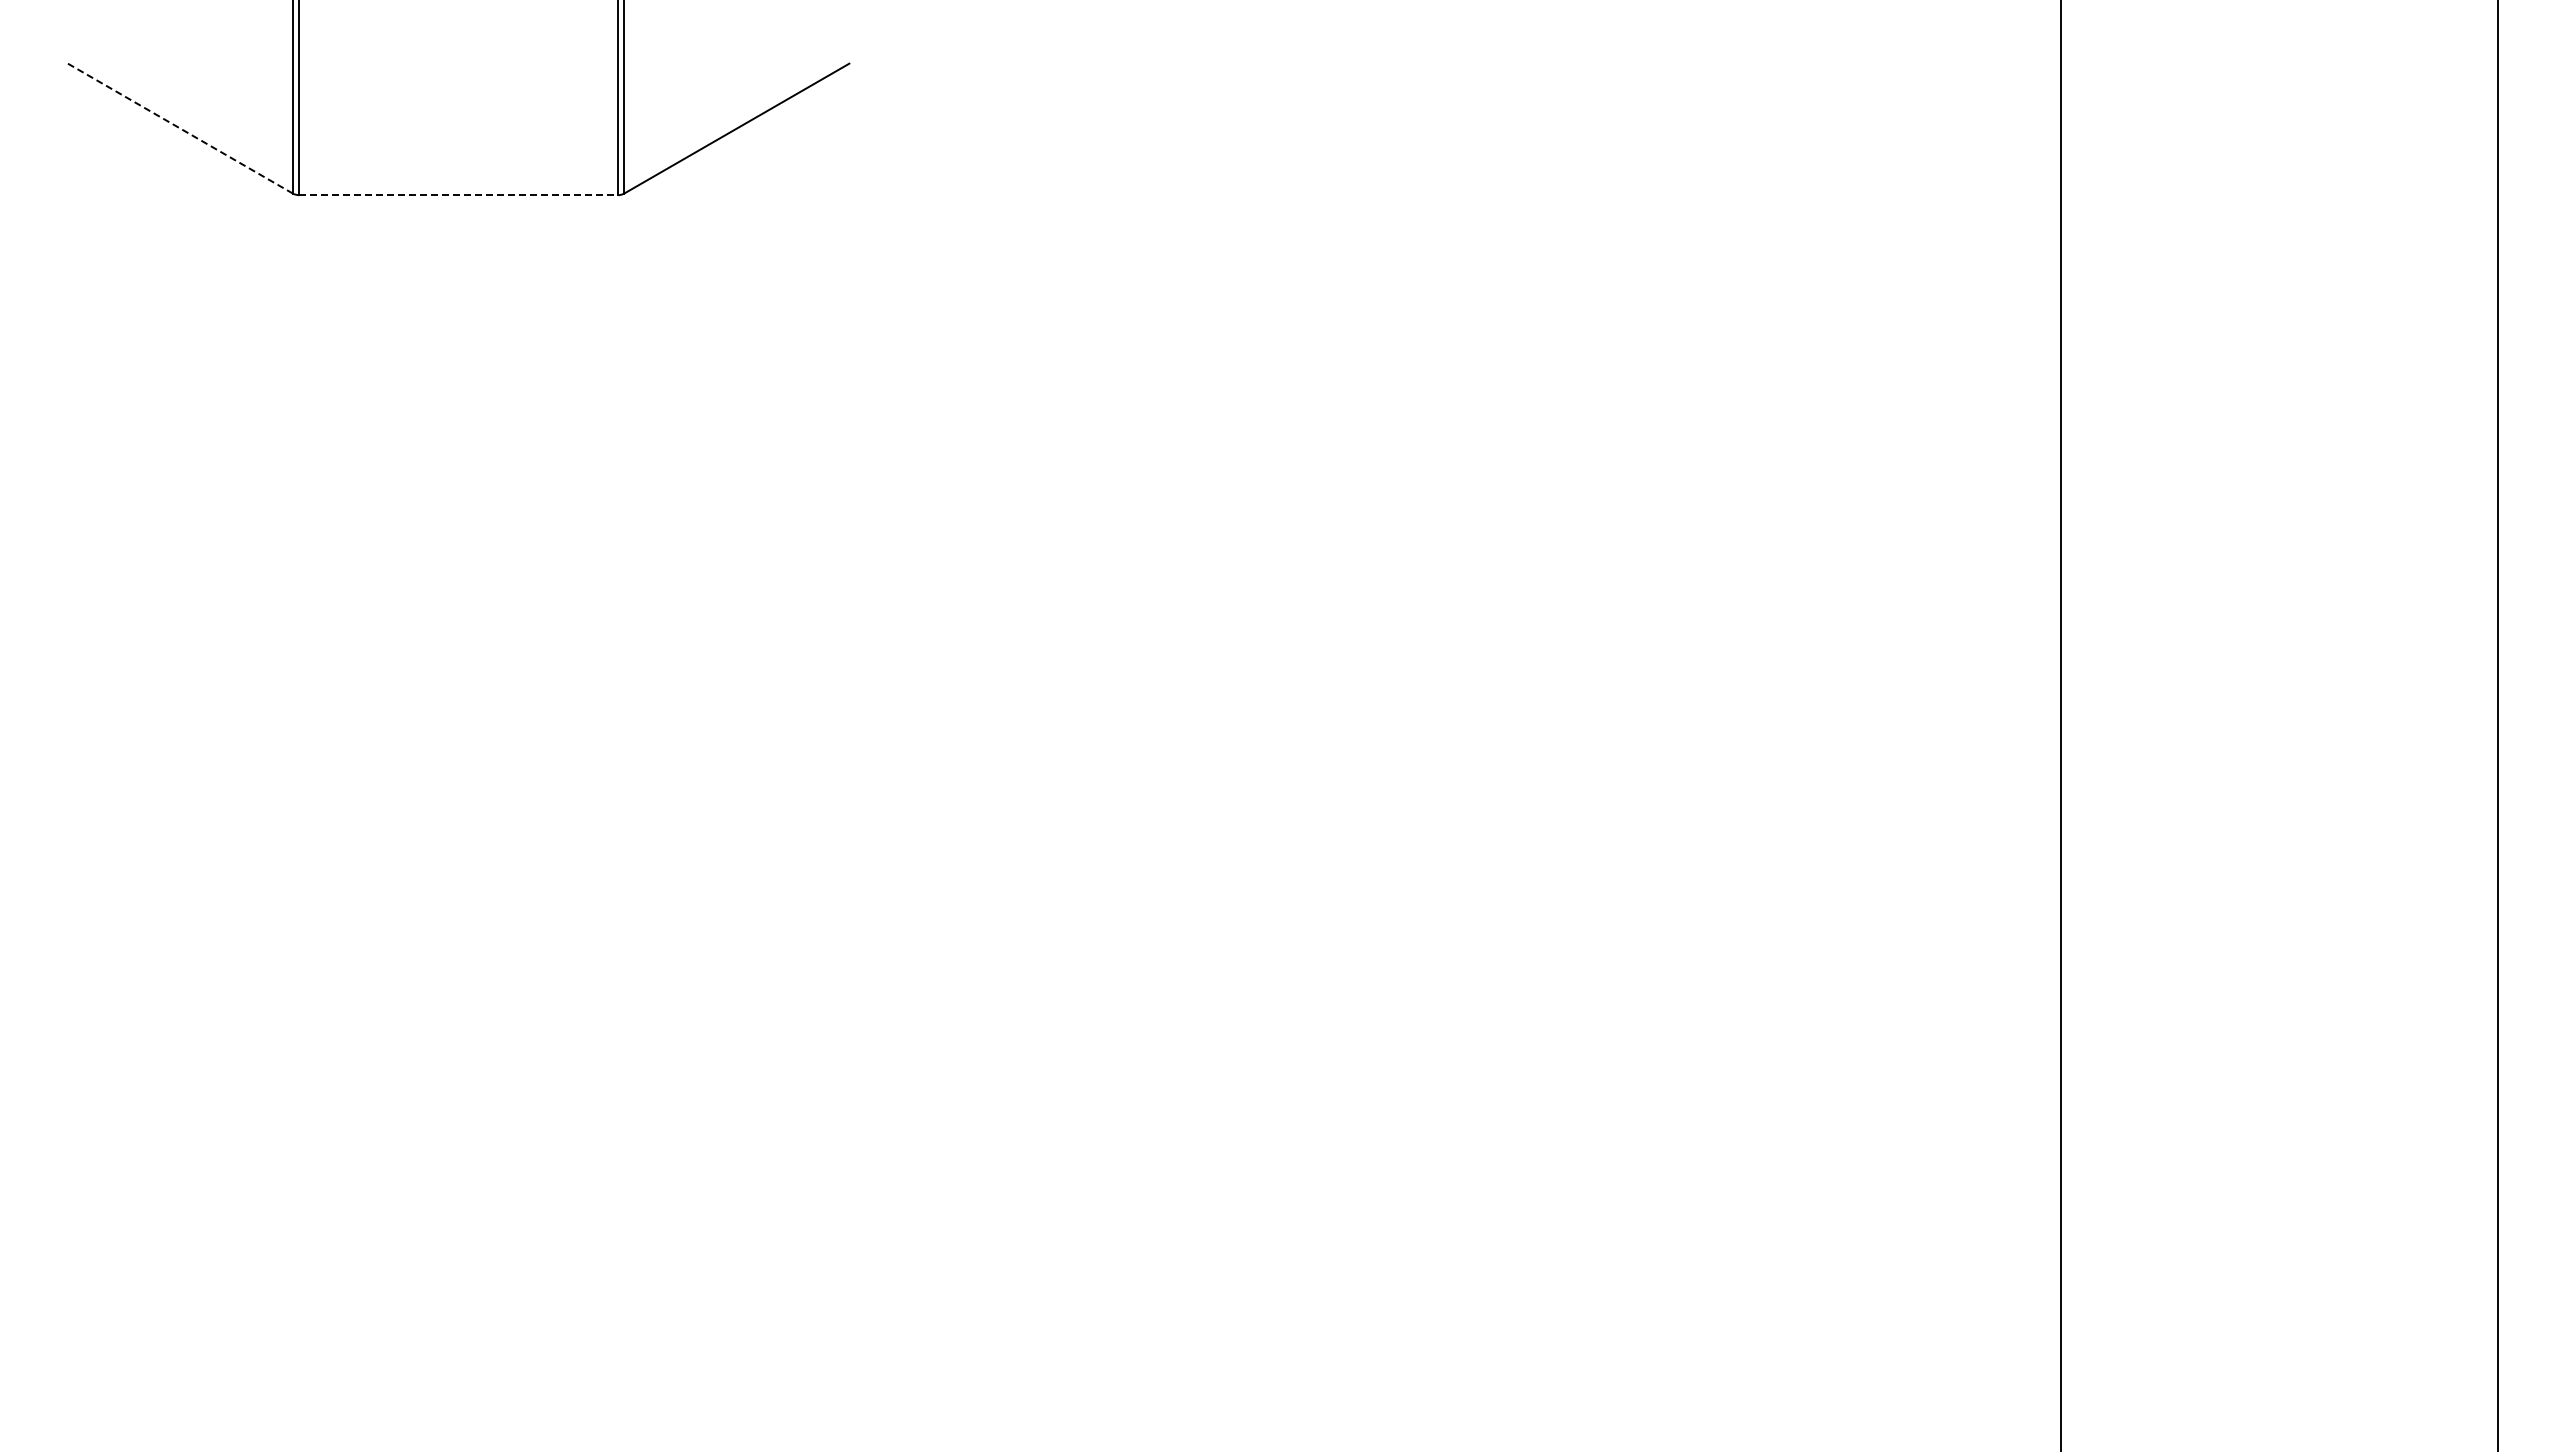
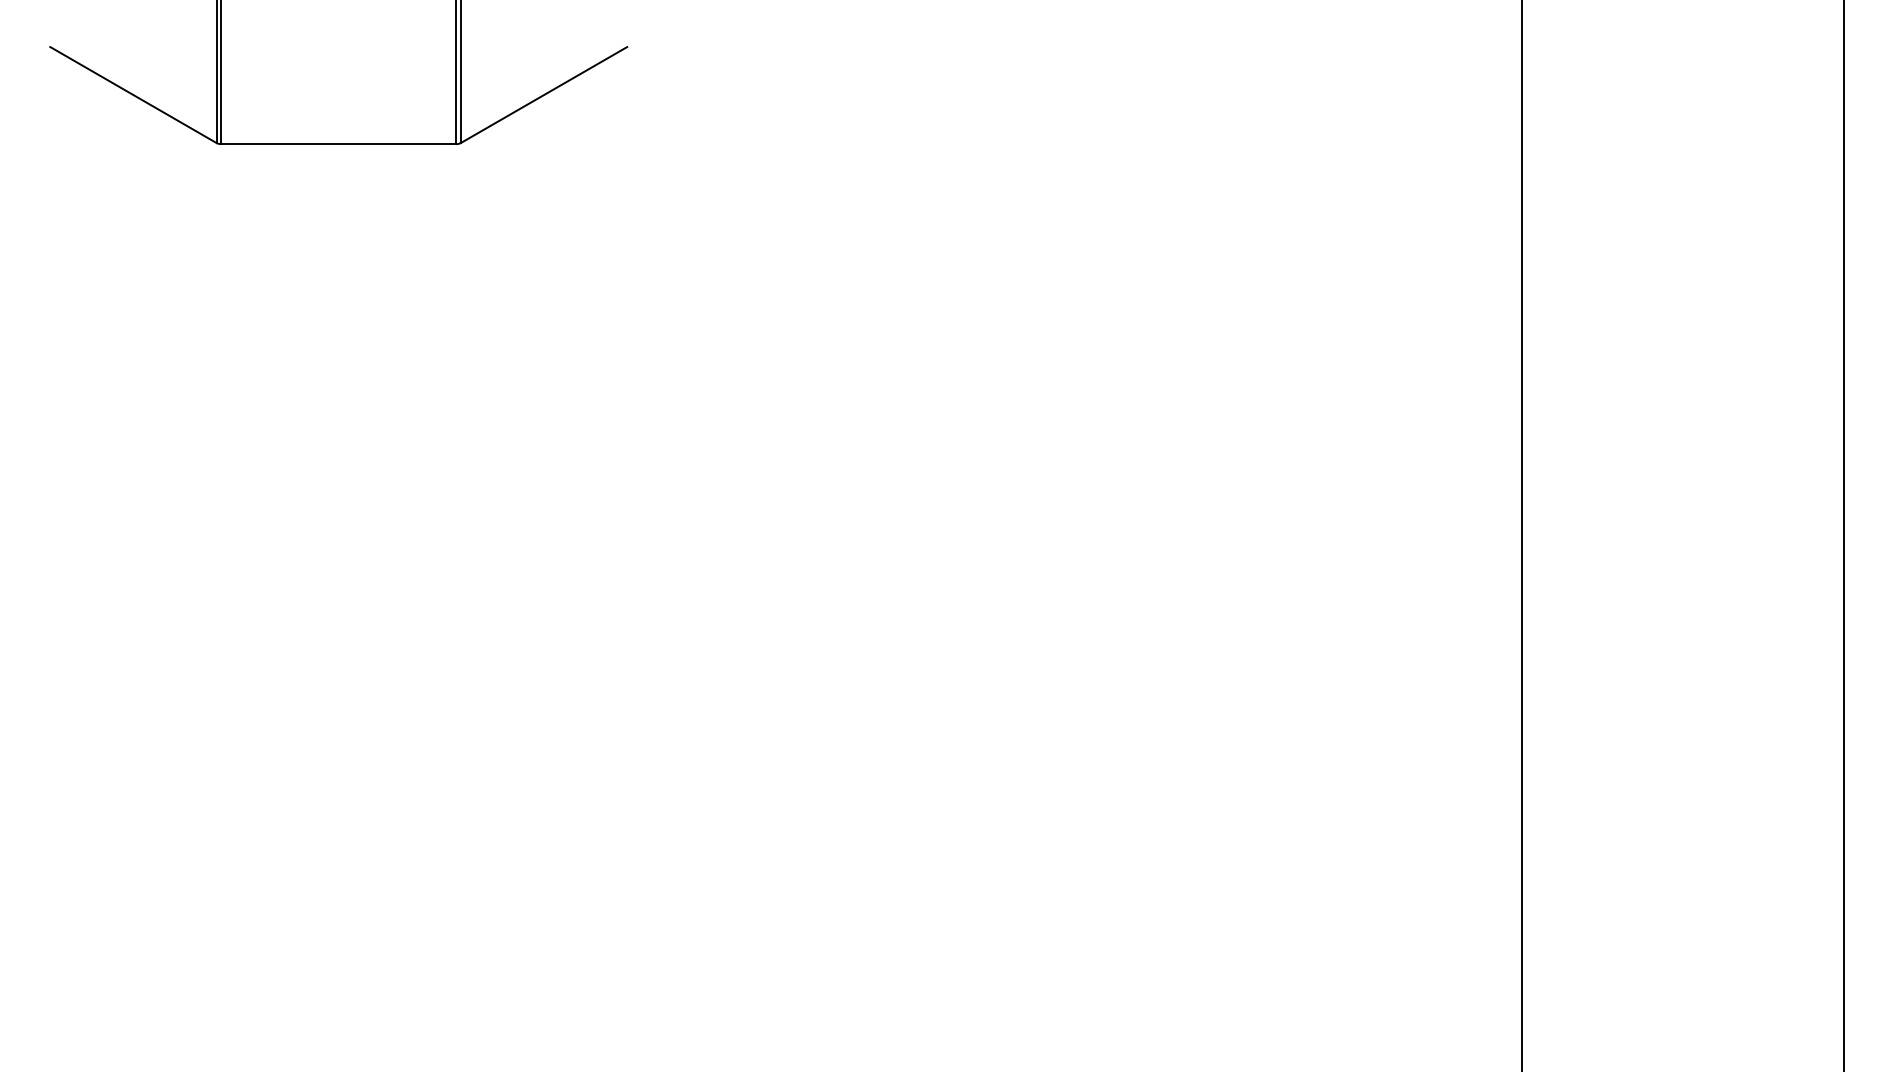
line: (180, 128) -> (133, 94), dashed -> solid
line: (459, 195) -> (339, 144), dashed -> solid

